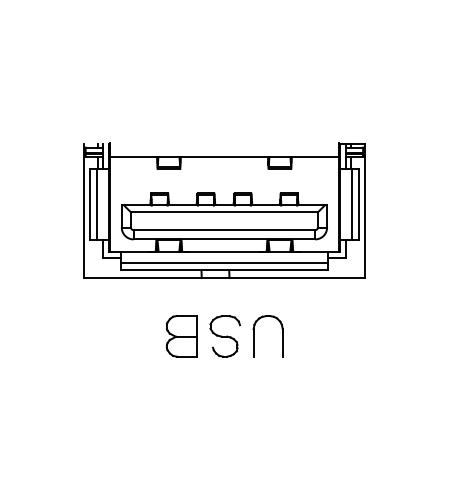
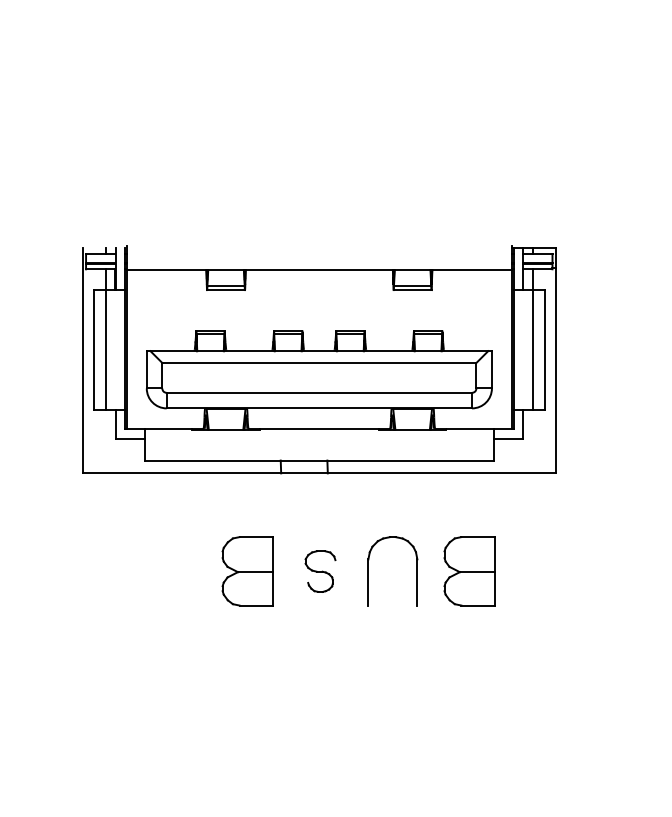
line: (224, 263) -> (319, 448), removed
part: (224, 336) -> (319, 571), size x0.6
part: (313, 336) -> (469, 571), added

